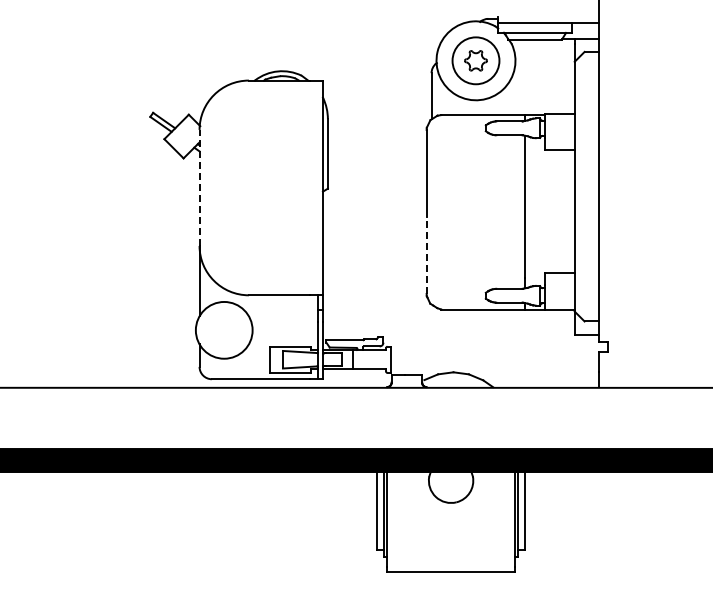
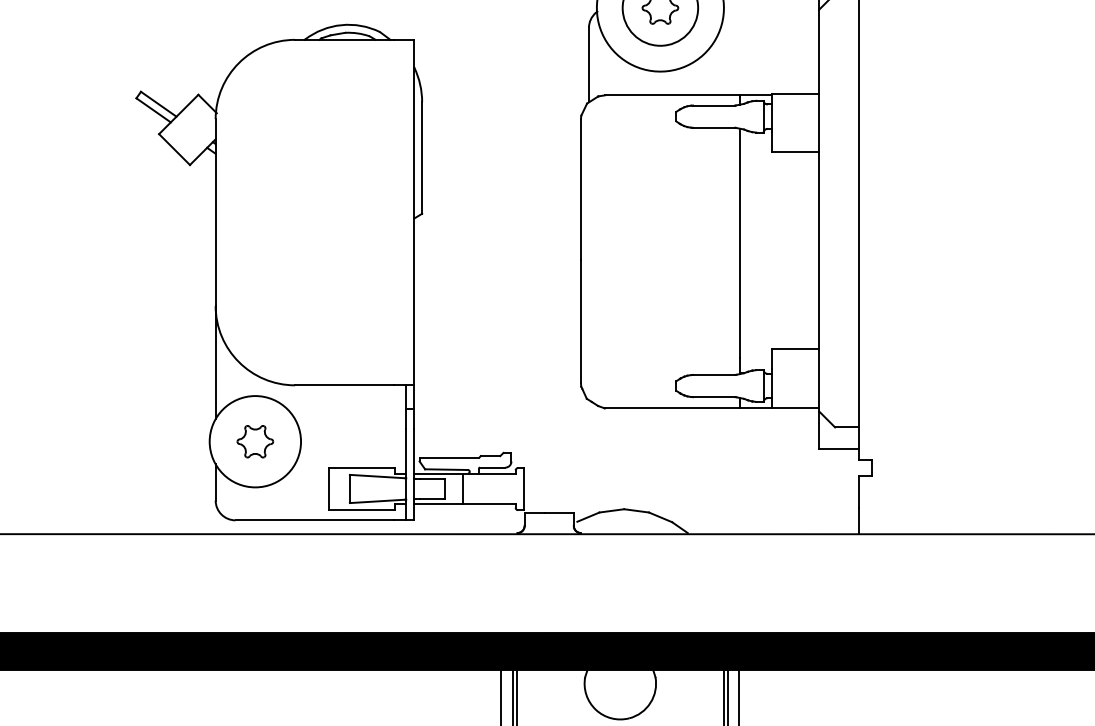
line: (199, 187) -> (215, 211), dashed -> solid
line: (426, 255) -> (580, 321), dashed -> solid
part: (224, 330) -> (255, 441), added

